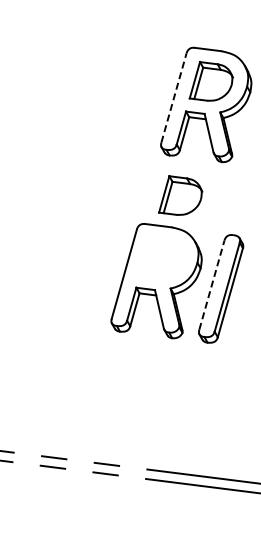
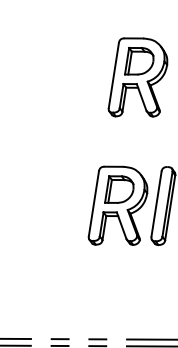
line: (174, 97) -> (114, 75), dashed -> solid
part: (180, 195) -> (118, 188), moved
line: (212, 284) -> (156, 203), dashed -> solid

